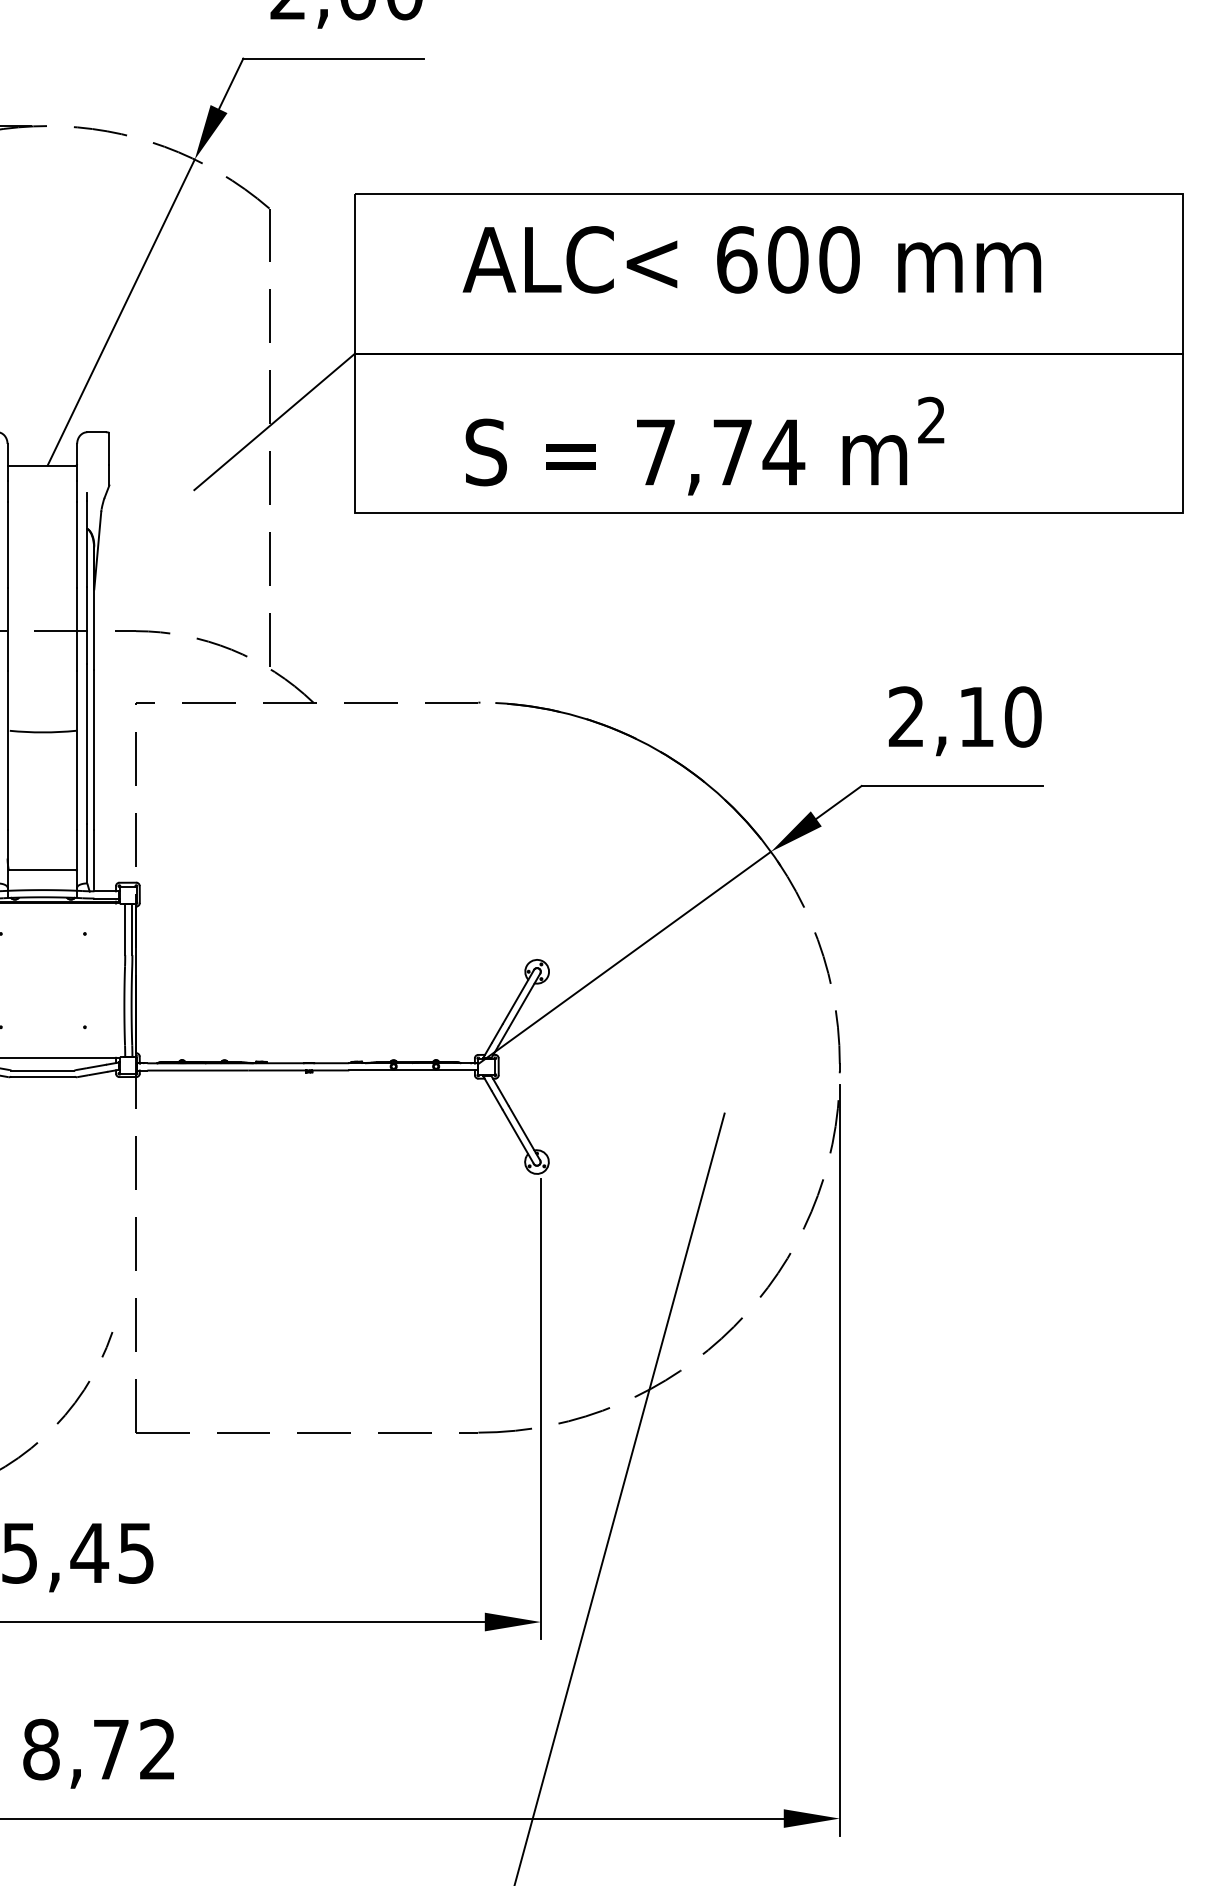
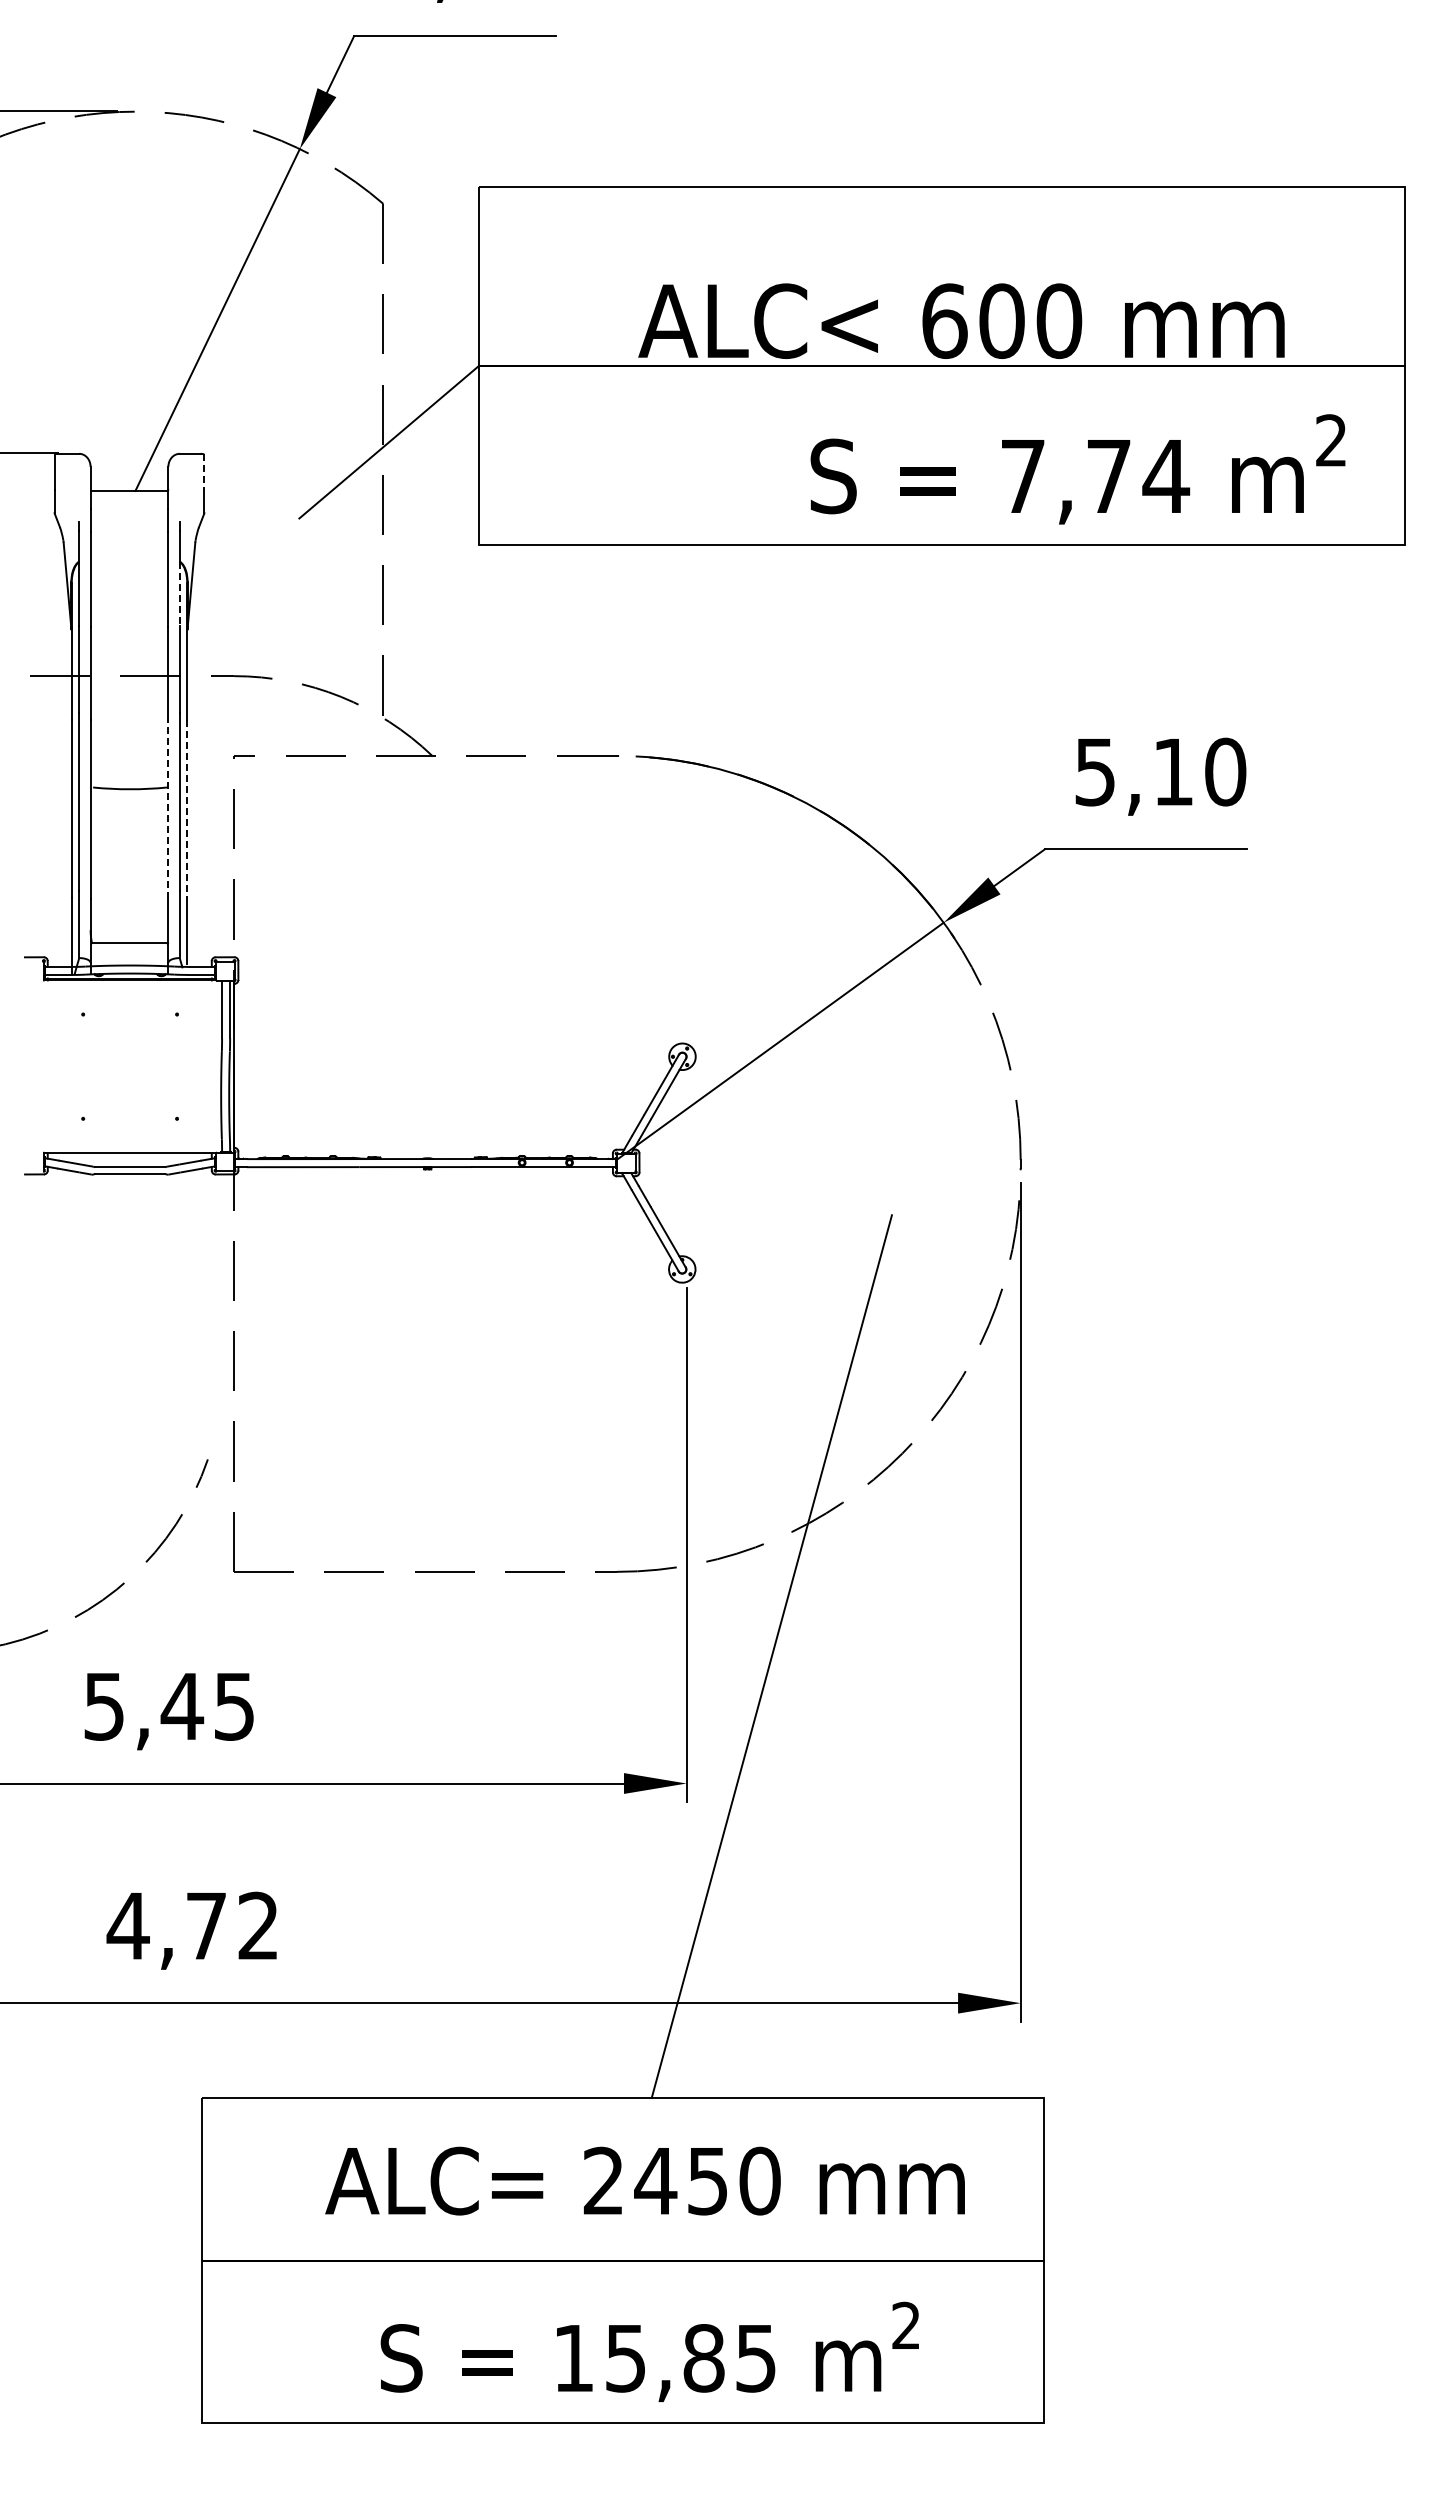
text: (751, 259) -> (961, 320), moved
text: (704, 446) -> (1077, 469), moved
line: (109, 448) -> (204, 472), solid -> dashed
line: (87, 558) -> (179, 594), solid -> dashed
text: (905, 716) -> (1094, 771), 2,10 -> 5,10
line: (77, 750) -> (168, 809), solid -> dashed
line: (94, 750) -> (187, 809), solid -> dashed
text: (40, 1749) -> (127, 1925), 8,72 -> 4,72

